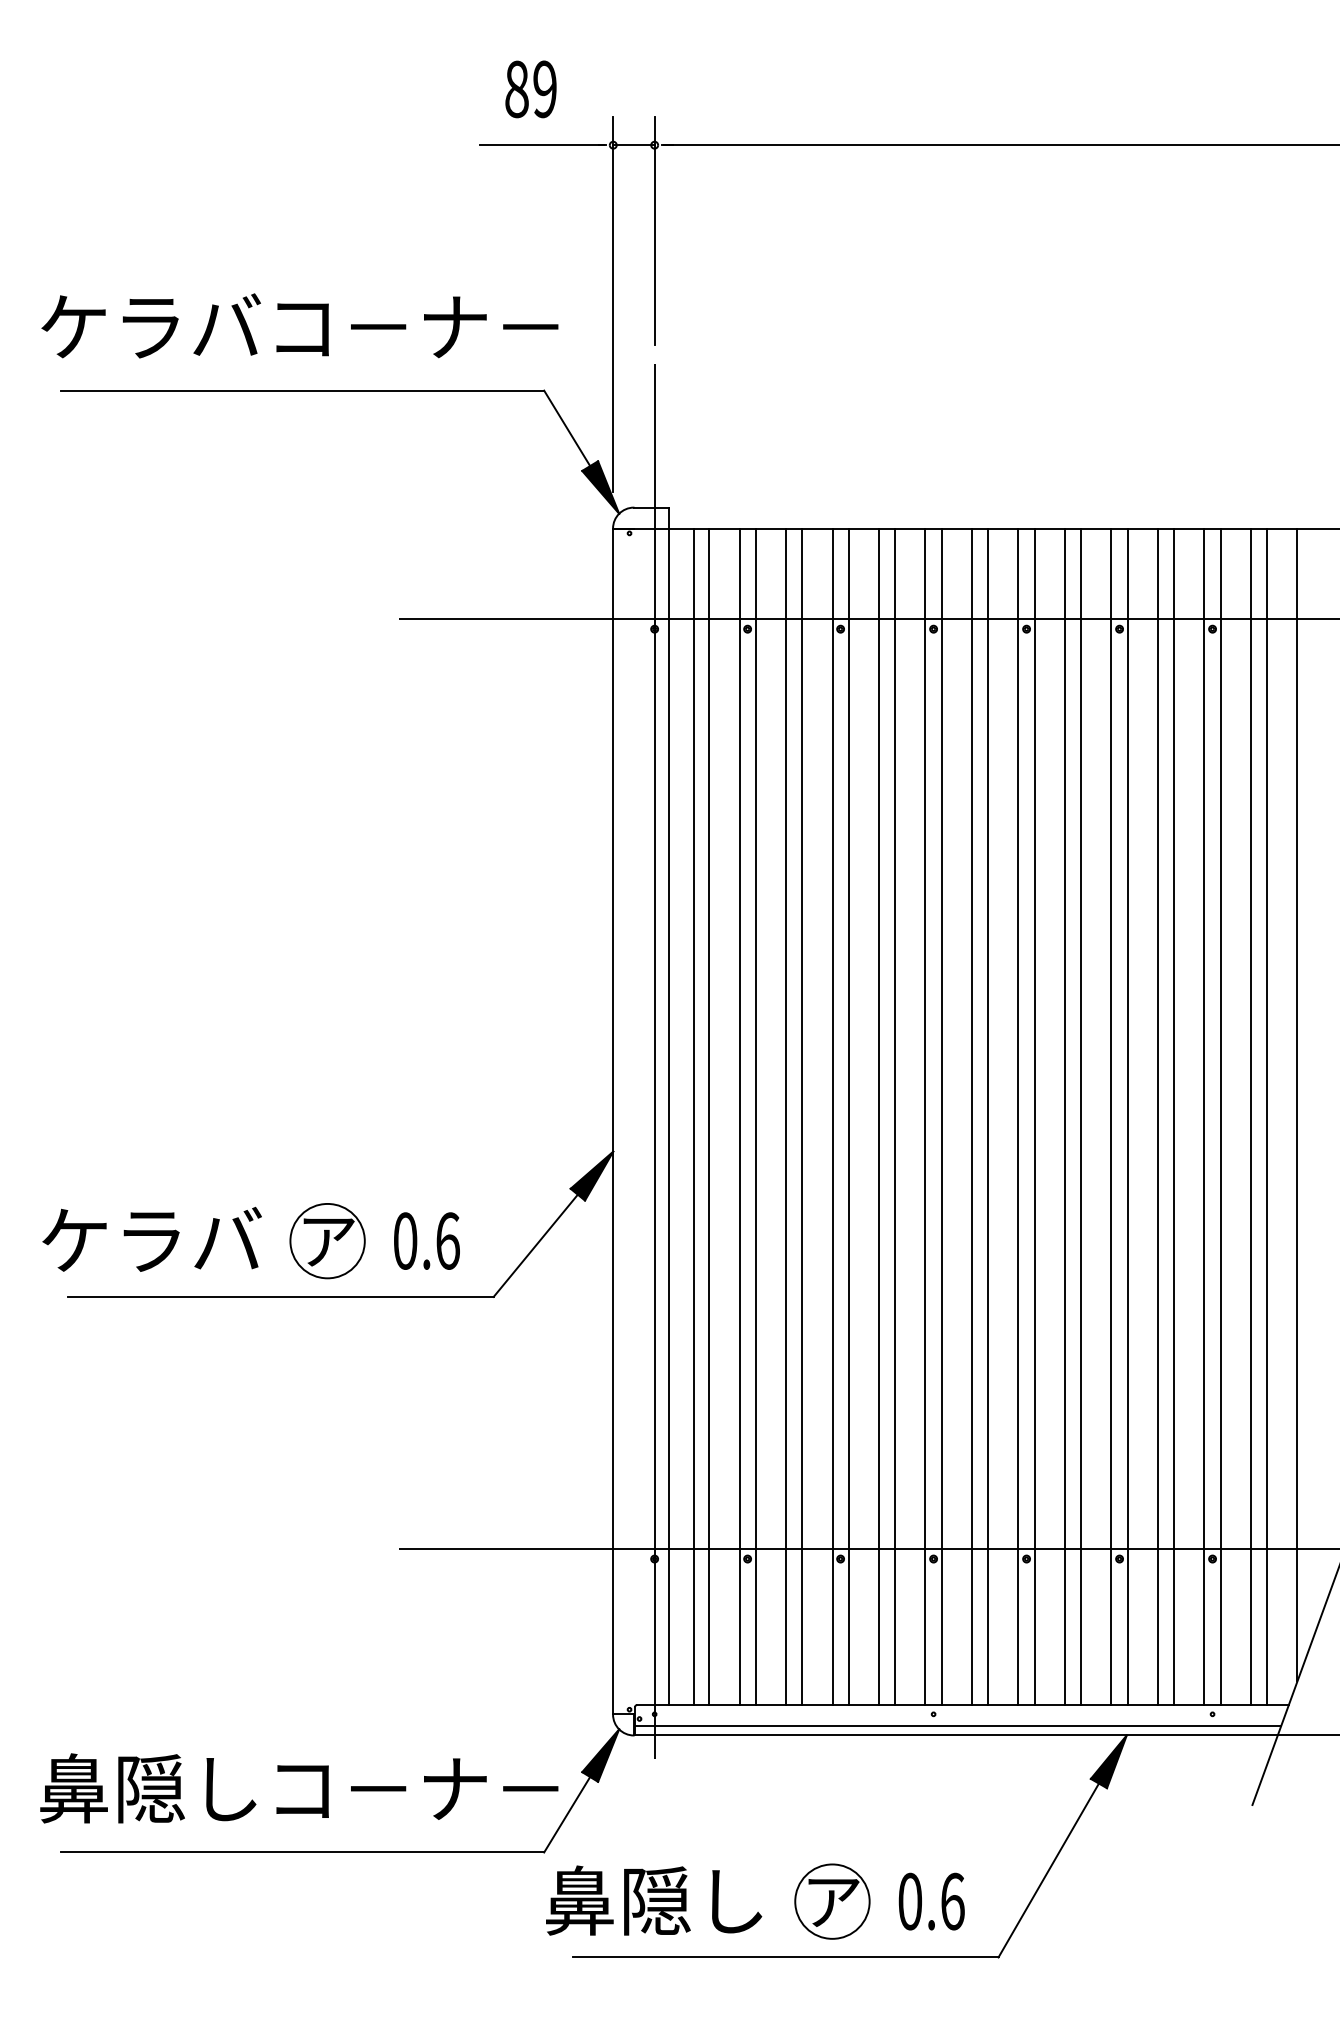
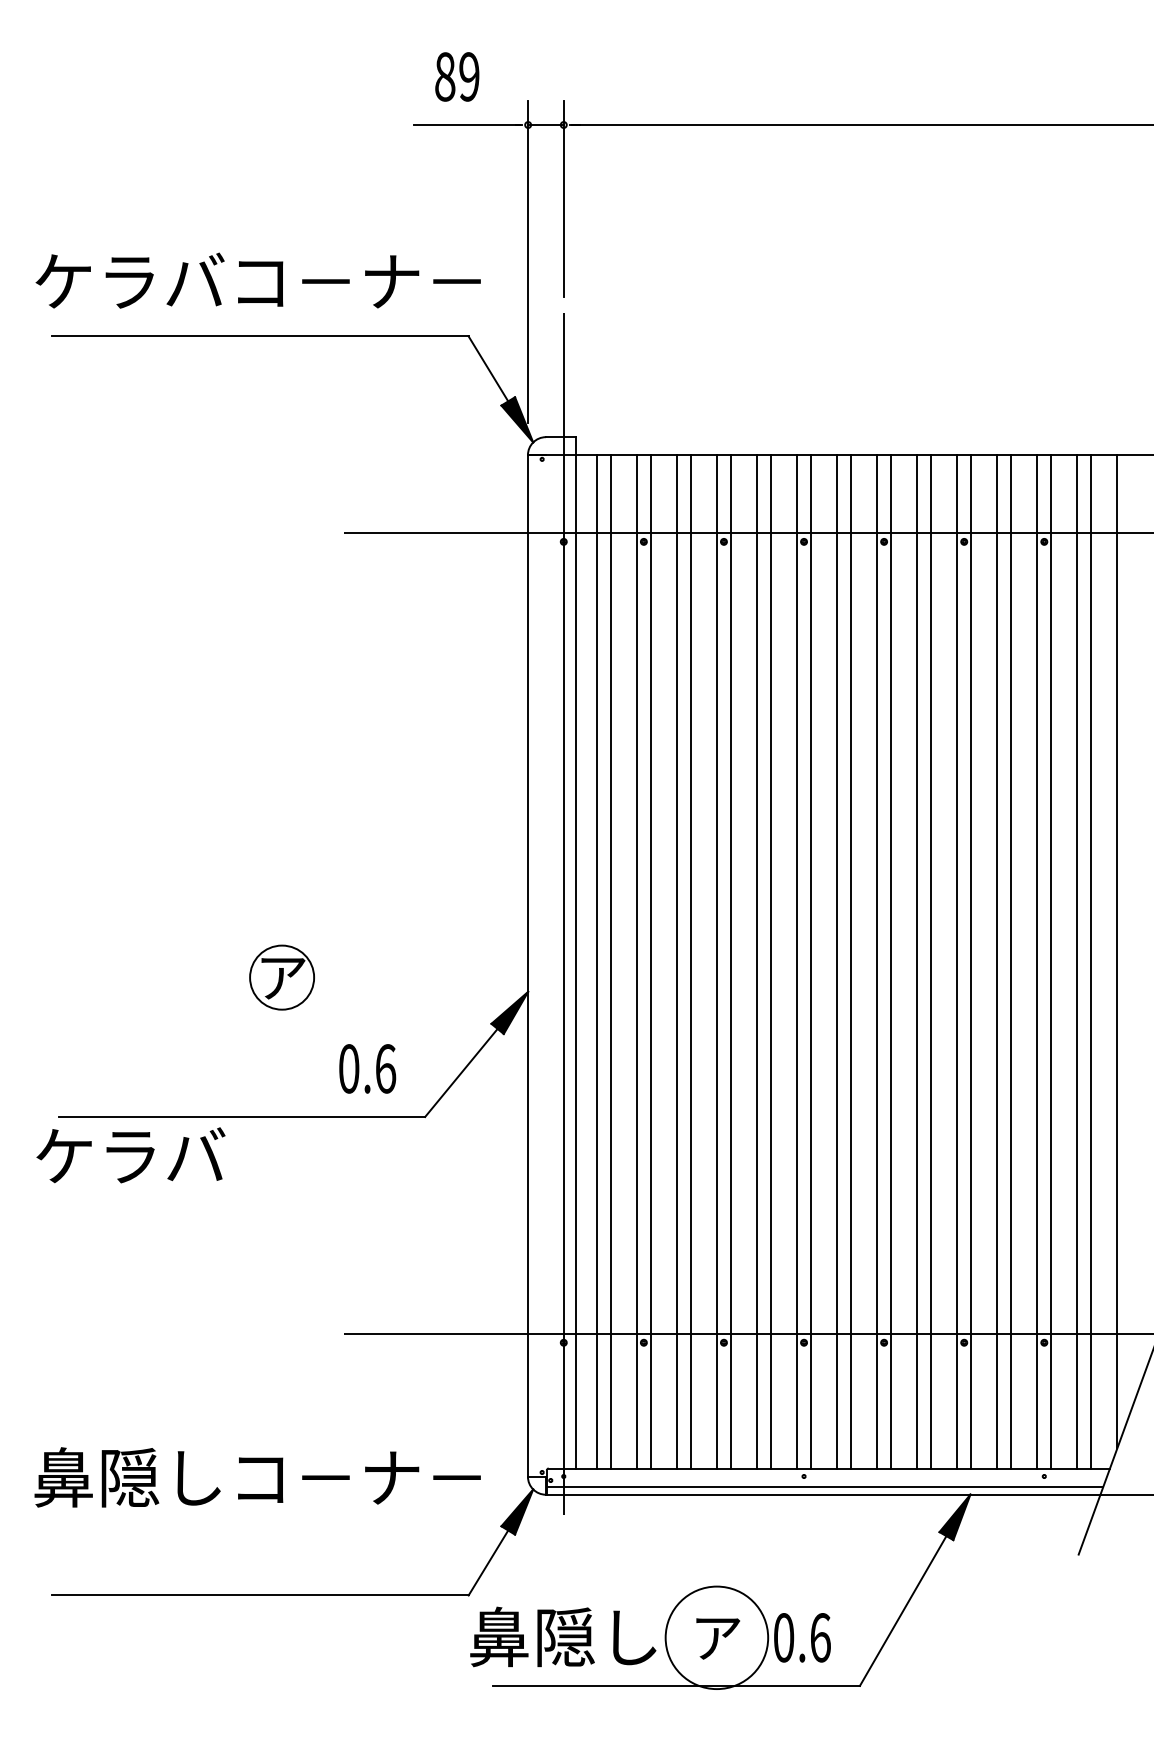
text: (151, 1238) -> (130, 1154), moved
part: (327, 1241) -> (282, 977), moved
text: (299, 1788) -> (257, 1477), moved
circle: (832, 1901) -> (716, 1637), size x1.6

